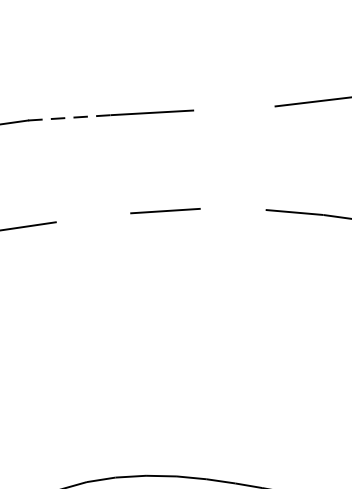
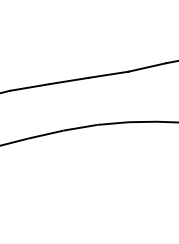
line: (233, 107) -> (108, 74), added
line: (71, 117) -> (30, 87), dashed -> solid
line: (231, 209) -> (112, 123), added
line: (92, 217) -> (45, 134), added

